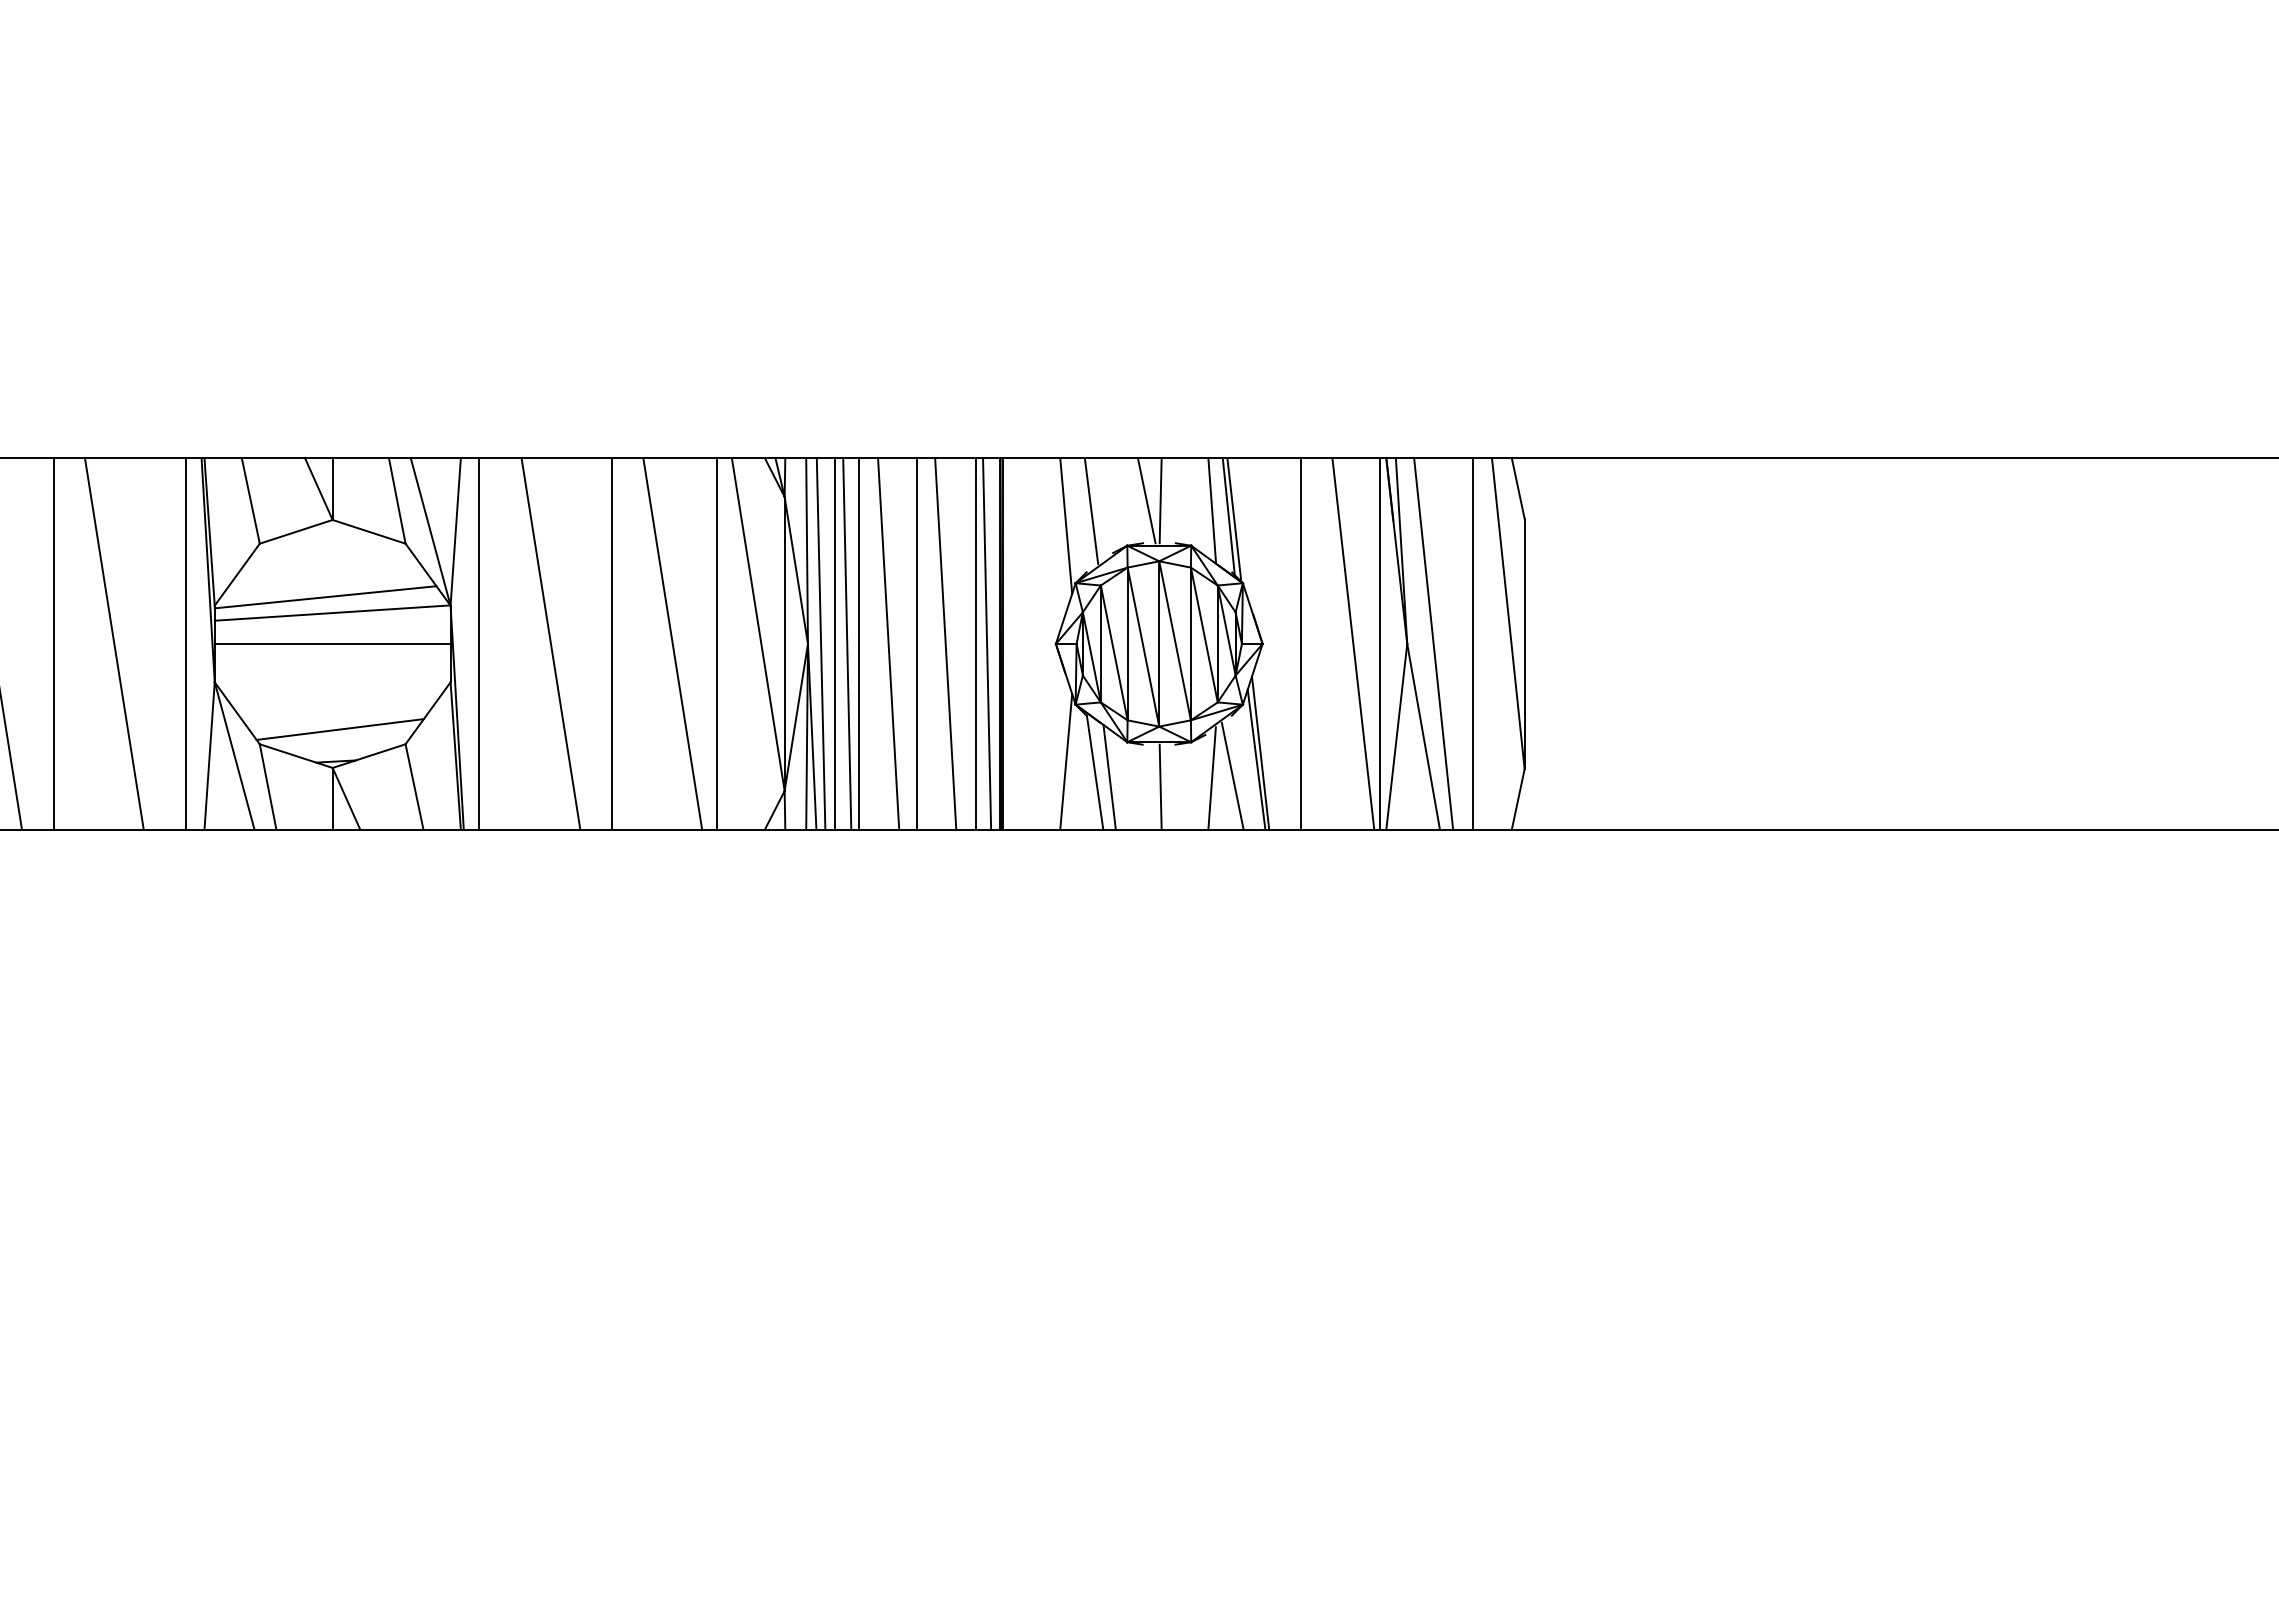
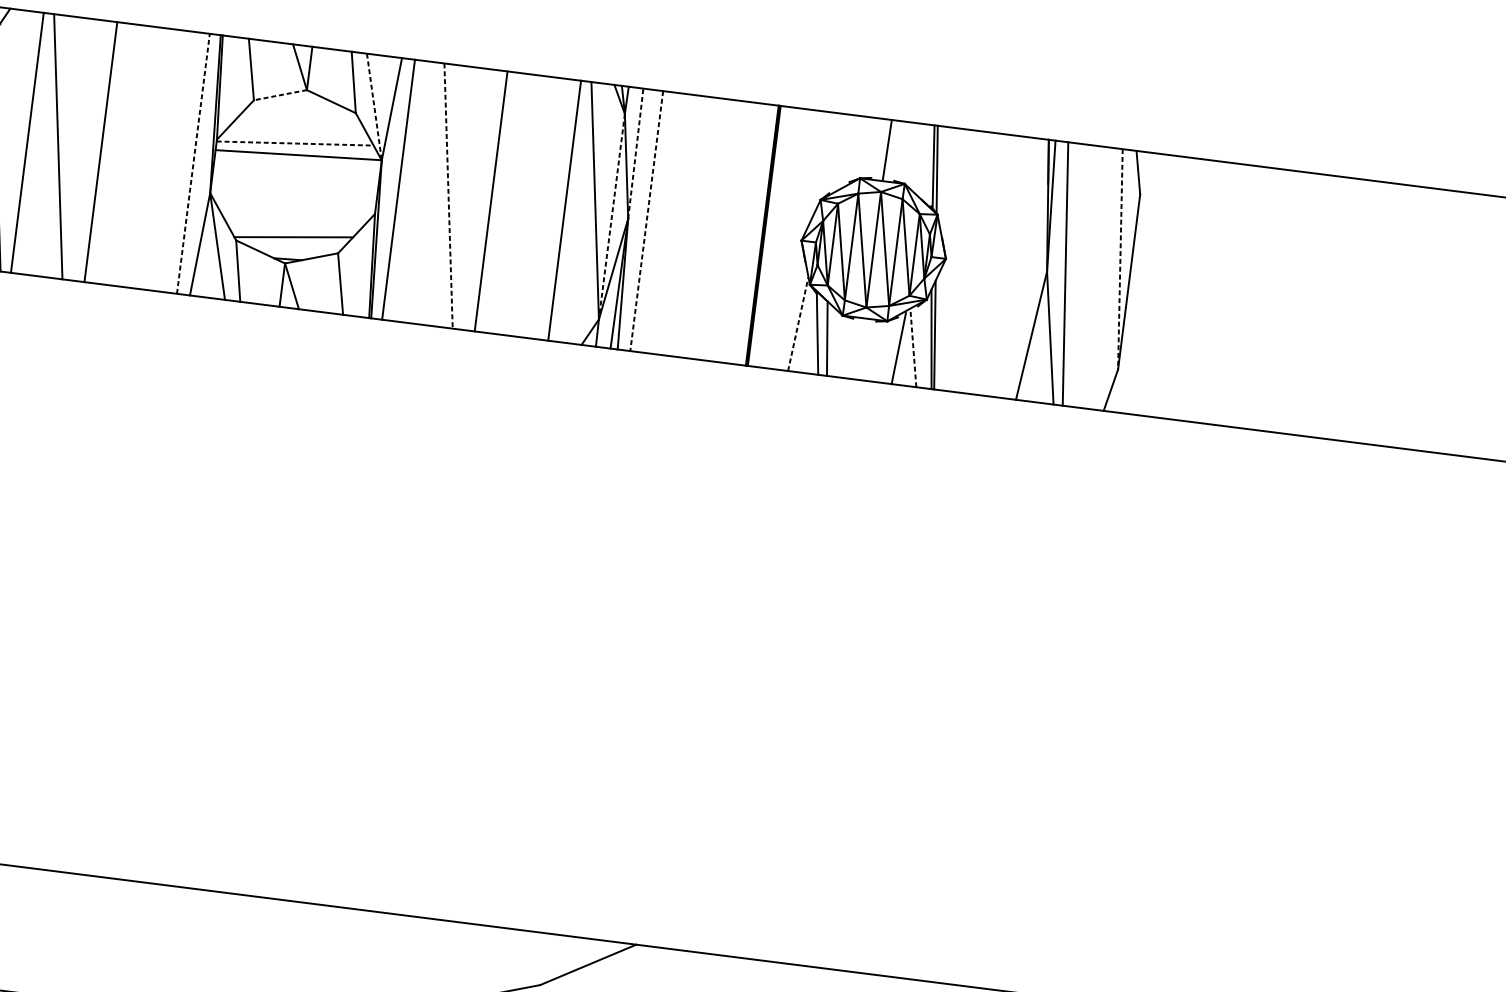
line: (1146, 500) -> (877, 148), removed
line: (1091, 510) -> (838, 150), removed
line: (1212, 510) -> (922, 161), removed
line: (1066, 525) -> (819, 158), removed
line: (295, 531) -> (279, 94), solid -> dashed
line: (430, 532) -> (374, 107), solid -> dashed
line: (807, 550) -> (636, 153), solid -> dashed
line: (326, 597) -> (295, 143), solid -> dashed
line: (1508, 614) -> (1120, 260), solid -> dashed
line: (113, 643) -> (142, 157), removed
line: (185, 643) -> (193, 163), solid -> dashed
line: (332, 643) -> (295, 176), removed
line: (672, 643) -> (533, 206), removed
line: (820, 643) -> (637, 219), removed
line: (834, 643) -> (646, 220), solid -> dashed
line: (847, 643) -> (655, 221), removed
line: (858, 643) -> (663, 222), removed
line: (888, 643) -> (684, 225), removed
line: (917, 643) -> (704, 228), removed
line: (945, 643) -> (724, 230), removed
line: (975, 643) -> (745, 233), removed
line: (987, 643) -> (753, 234), removed
line: (1300, 643) -> (972, 261), removed
line: (1353, 643) -> (1009, 266), removed
line: (1380, 643) -> (1028, 268), removed
line: (1472, 643) -> (1092, 277), removed
line: (551, 644) -> (448, 196), solid -> dashed
line: (784, 644) -> (611, 217), solid -> dashed
line: (1066, 762) -> (798, 324), solid -> dashed
line: (1232, 776) -> (913, 348), solid -> dashed
line: (1160, 786) -> (862, 349), removed

